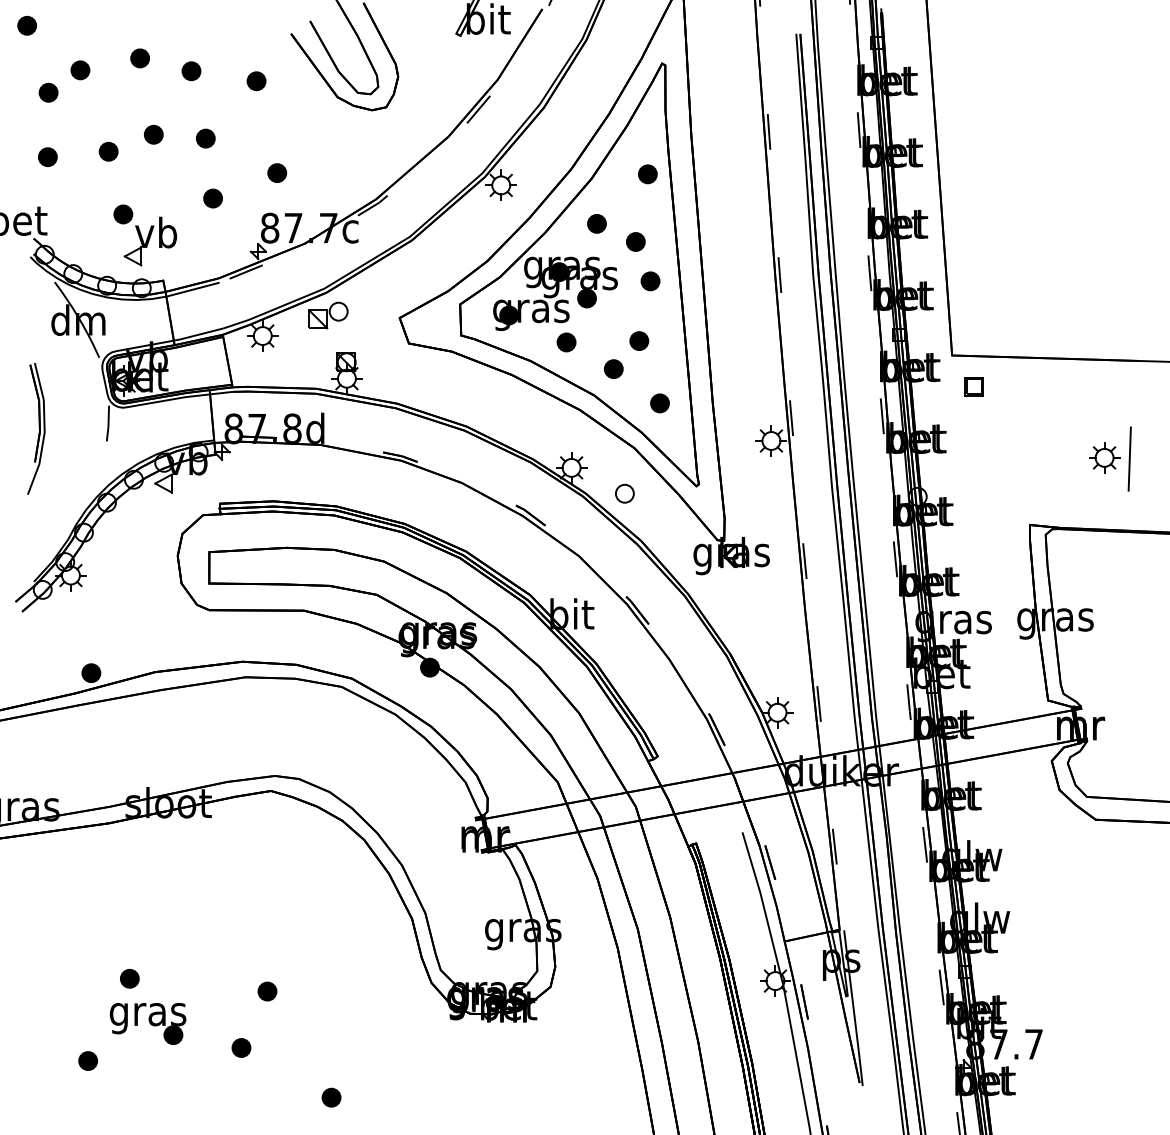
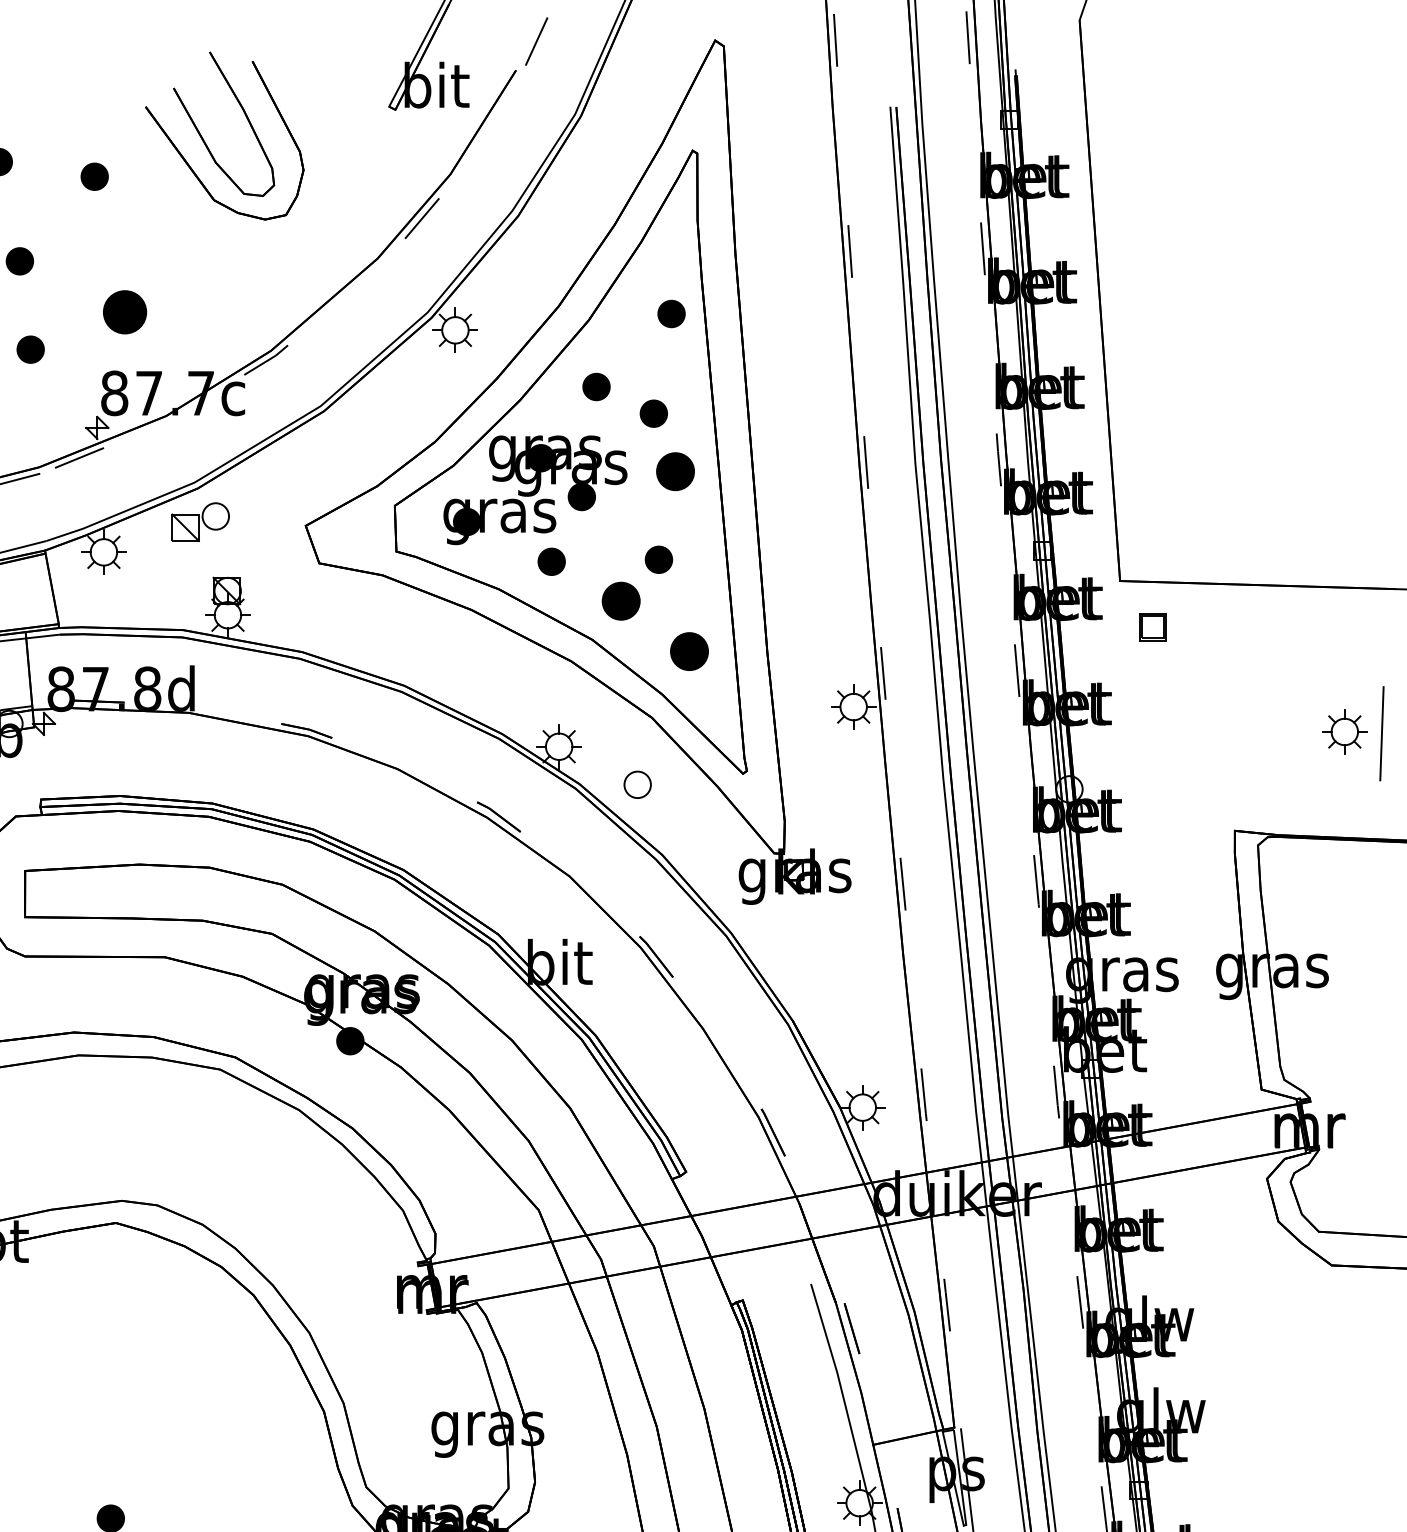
part: (277, 172) -> (125, 311), size x1.6
part: (650, 281) -> (675, 471), size x1.4
part: (613, 368) -> (620, 600), size x1.4
part: (659, 403) -> (688, 651), size x1.4

